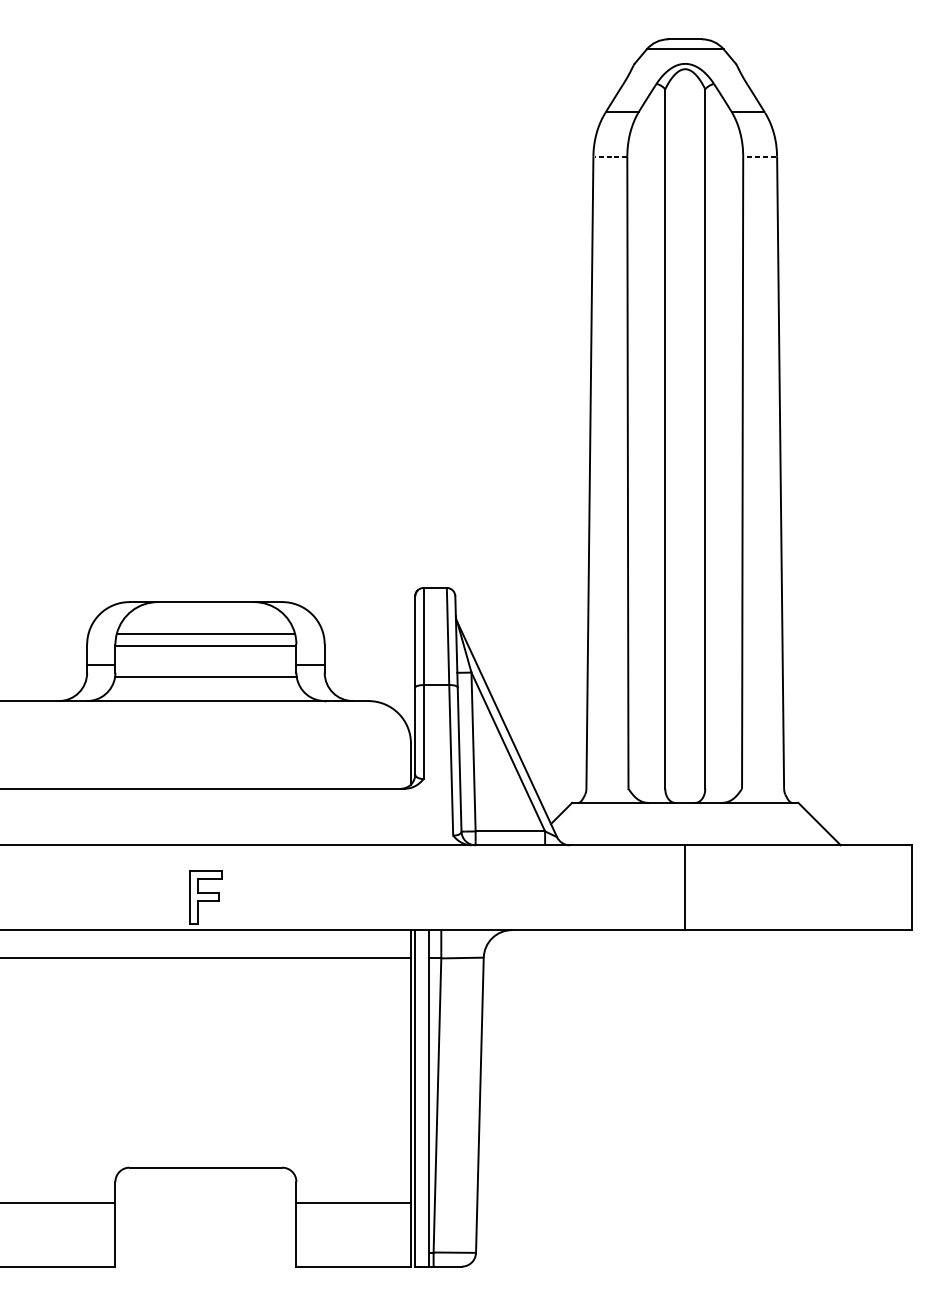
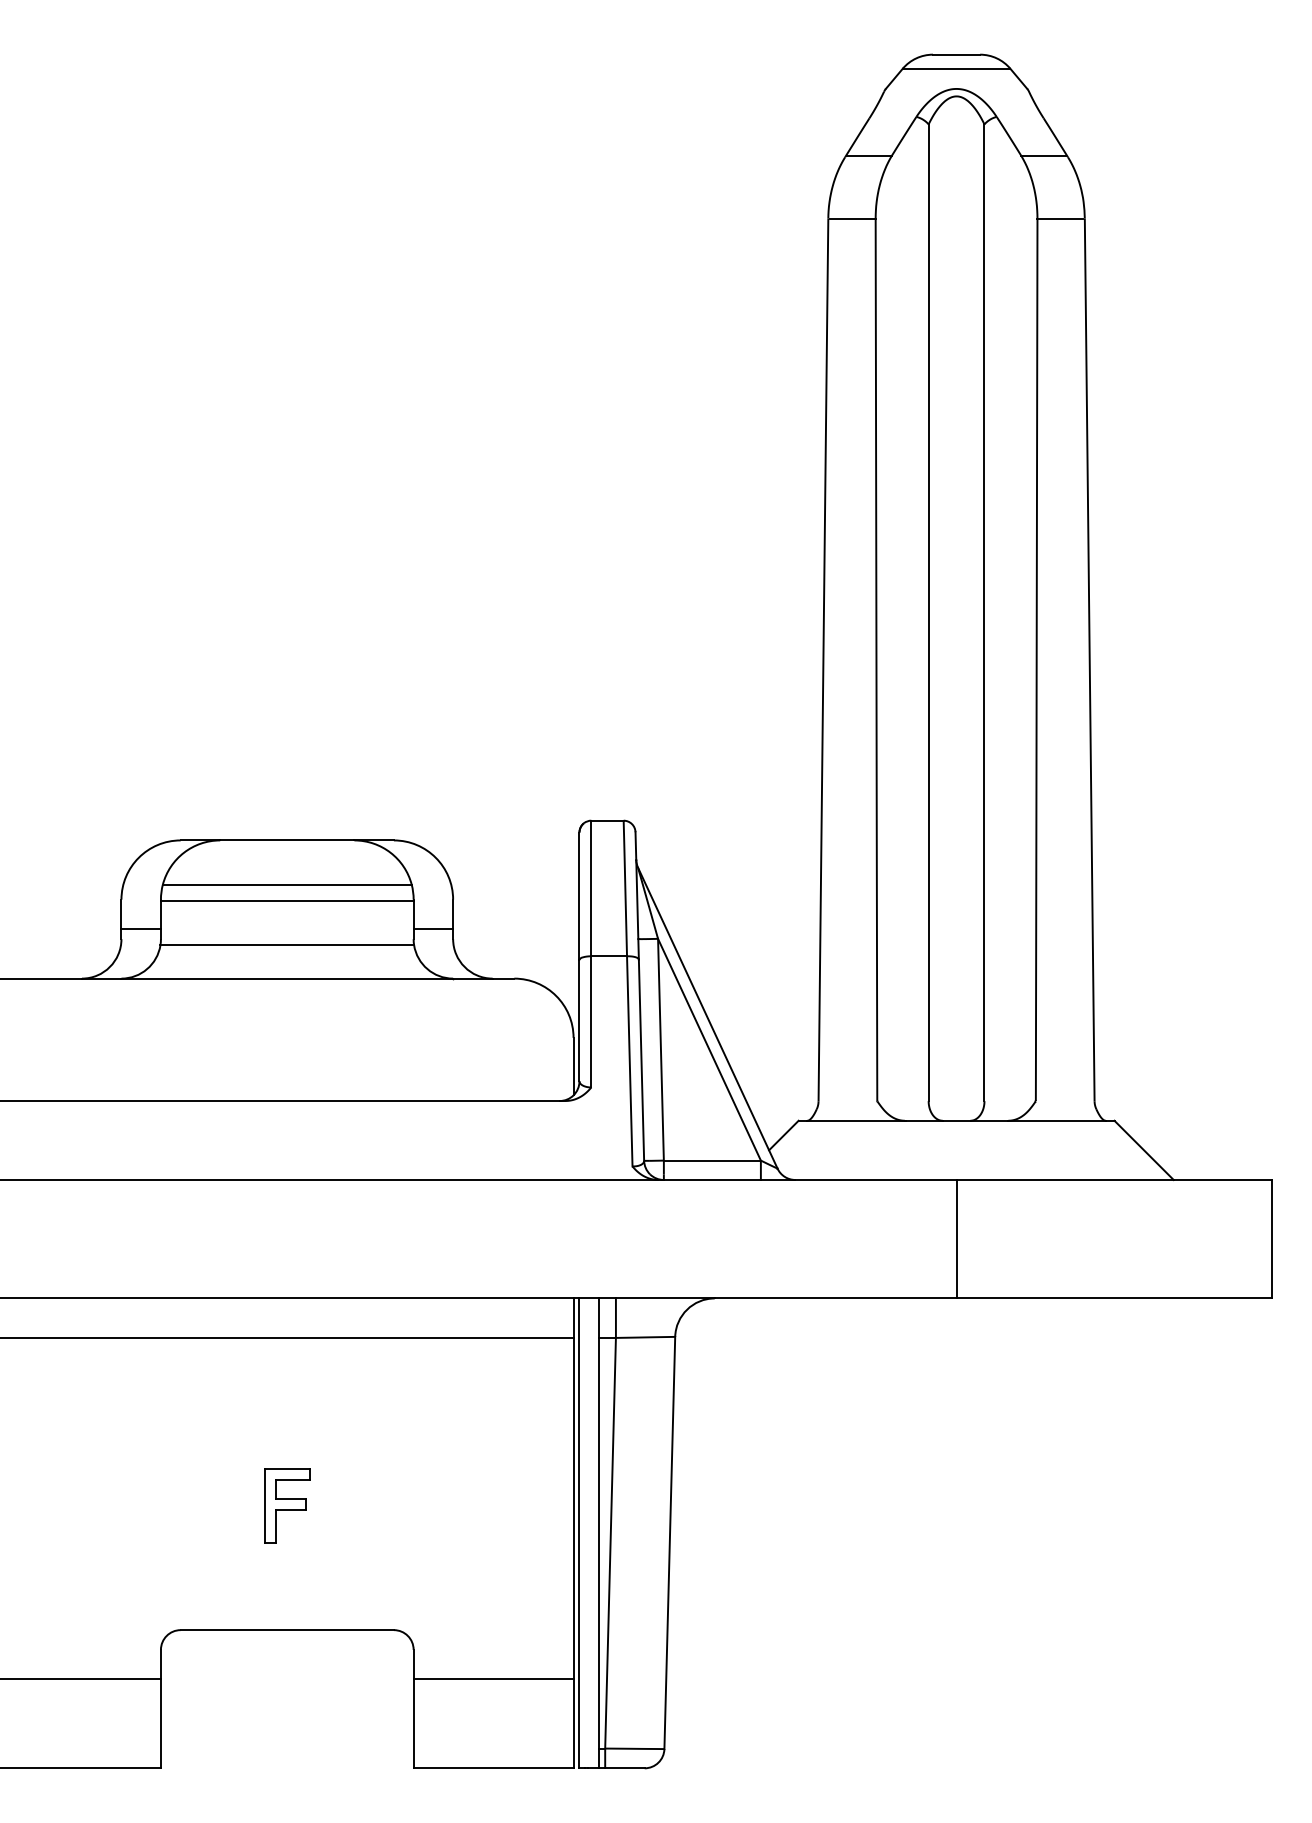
line: (610, 156) -> (852, 218), dashed -> solid
line: (759, 156) -> (1060, 218), dashed -> solid
part: (206, 897) -> (287, 1505), moved

